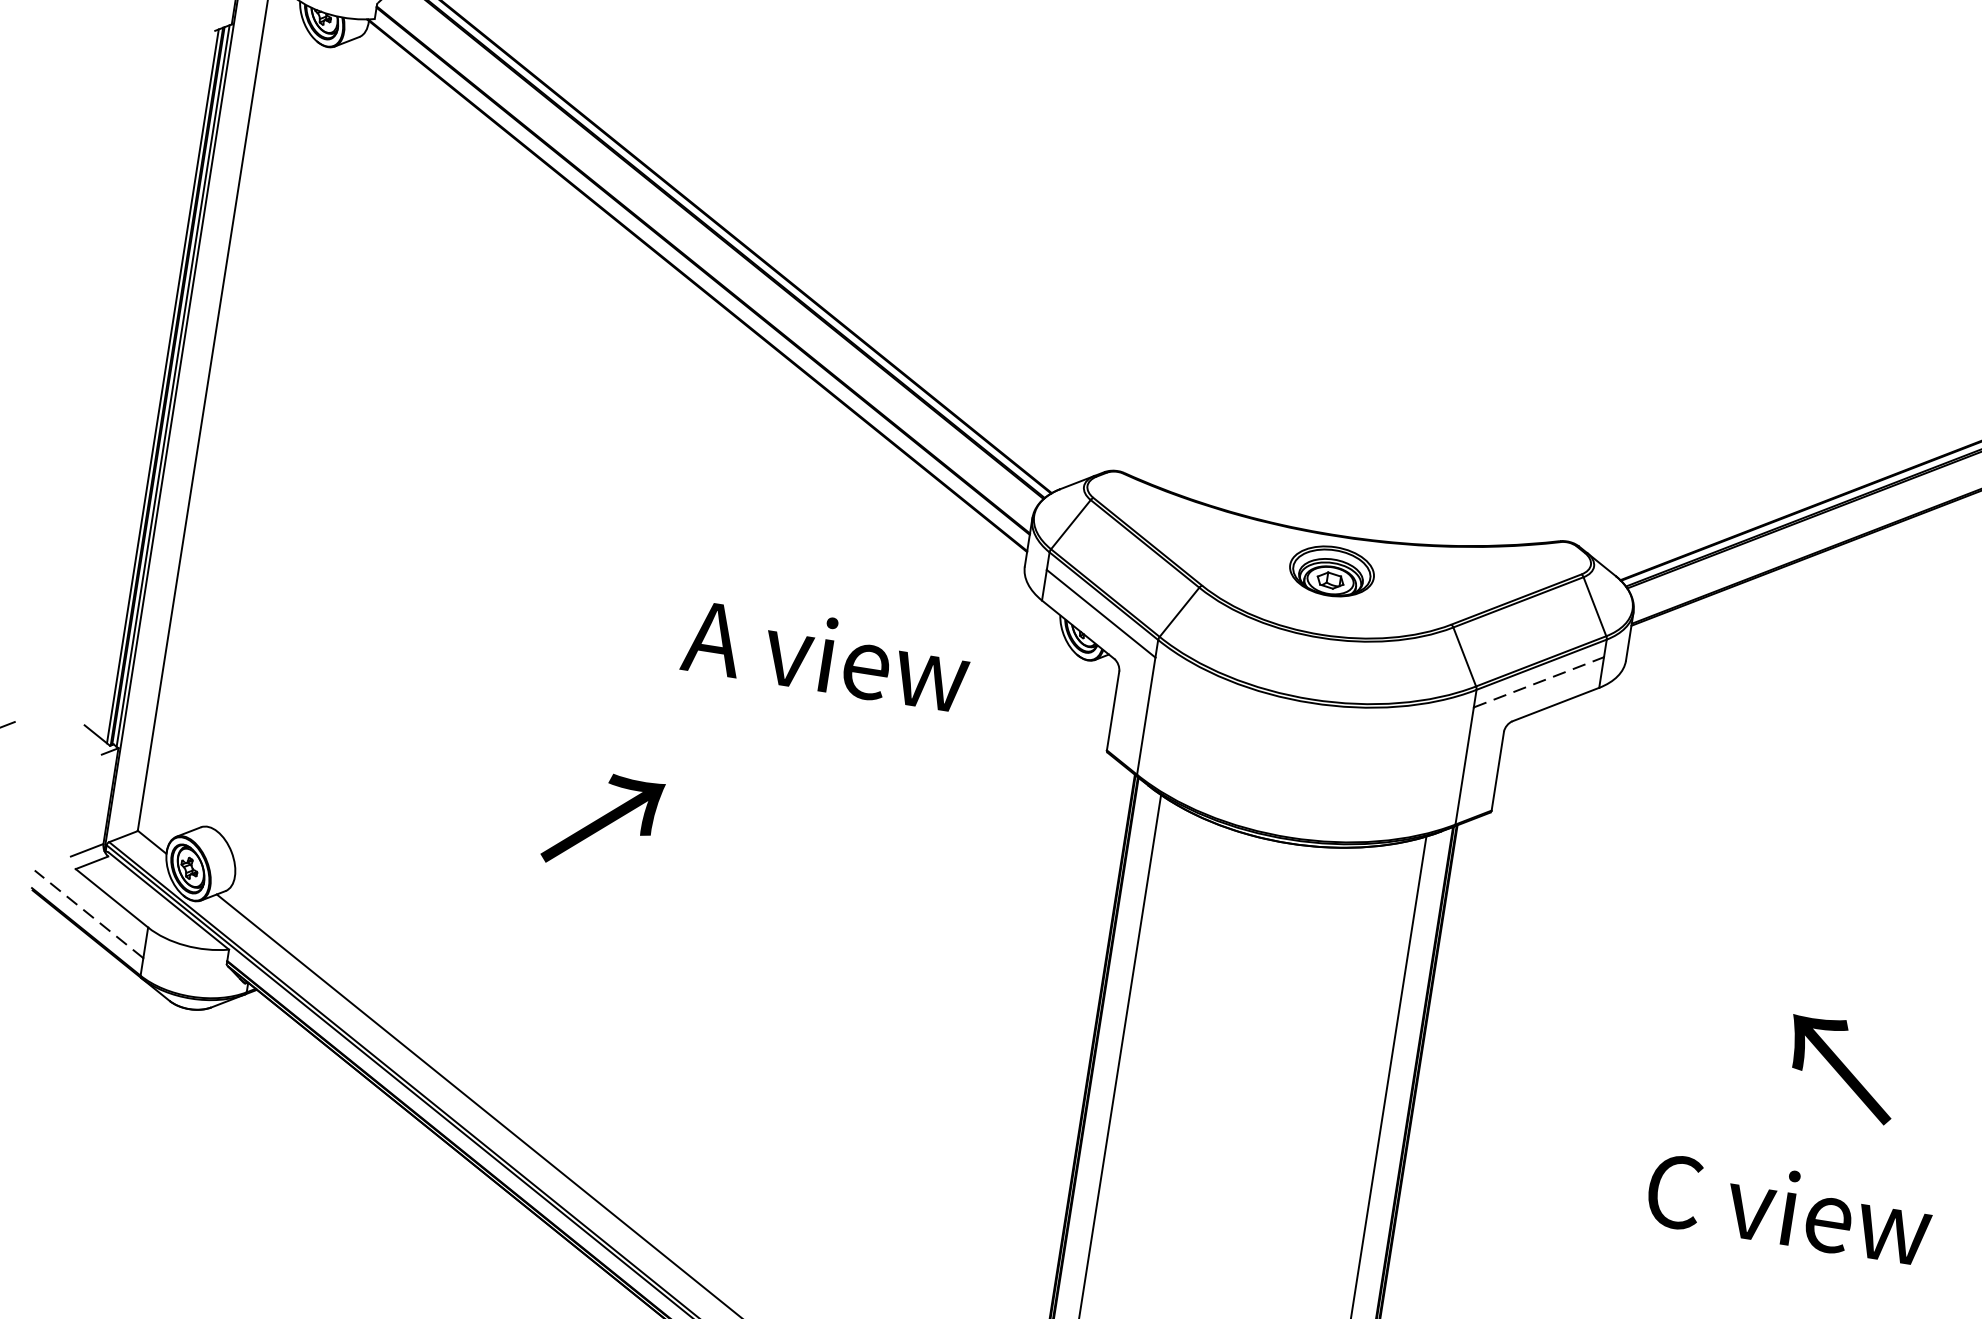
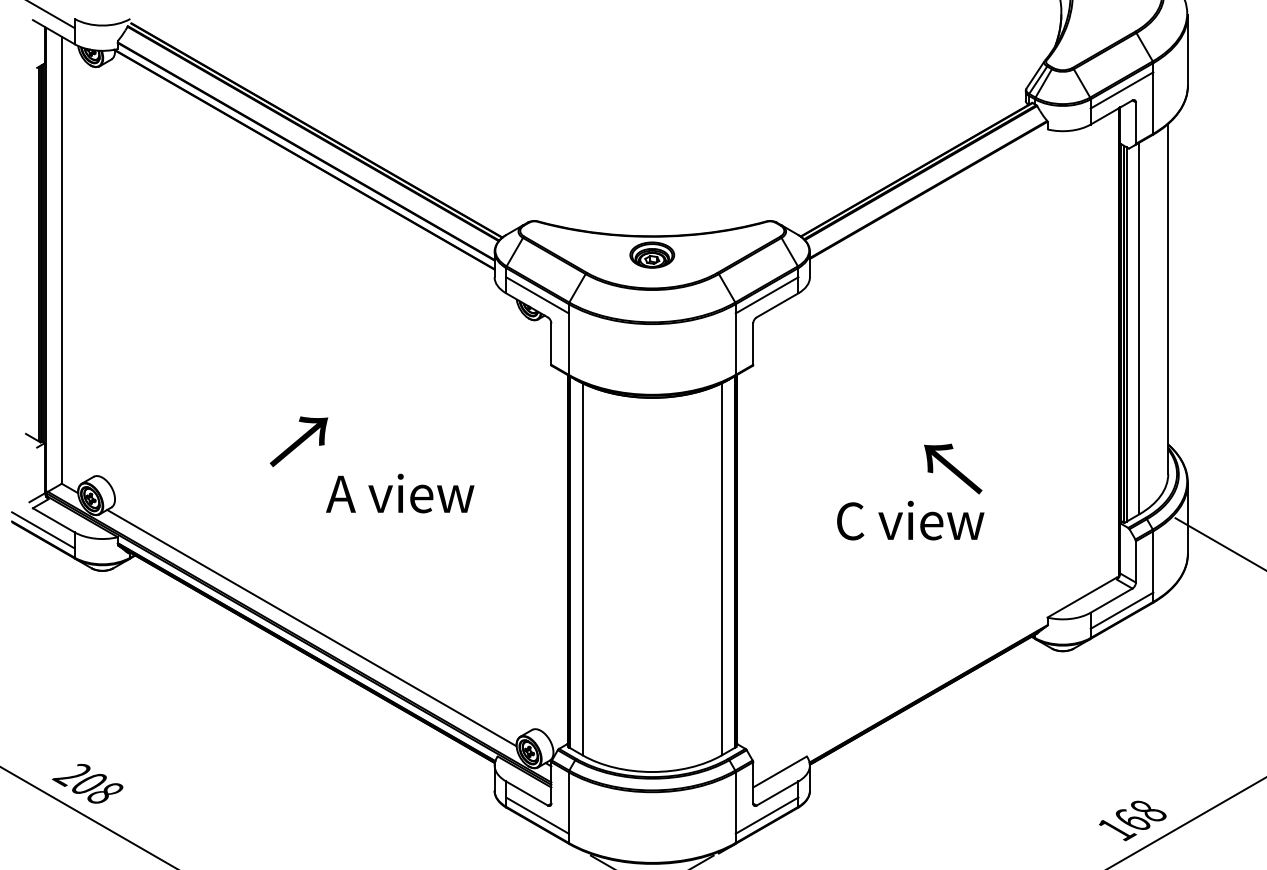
text: (827, 655) -> (400, 493), moved
line: (1539, 682) -> (767, 295), dashed -> solid
line: (87, 914) -> (42, 530), dashed -> solid
text: (1789, 1208) -> (910, 520), moved

